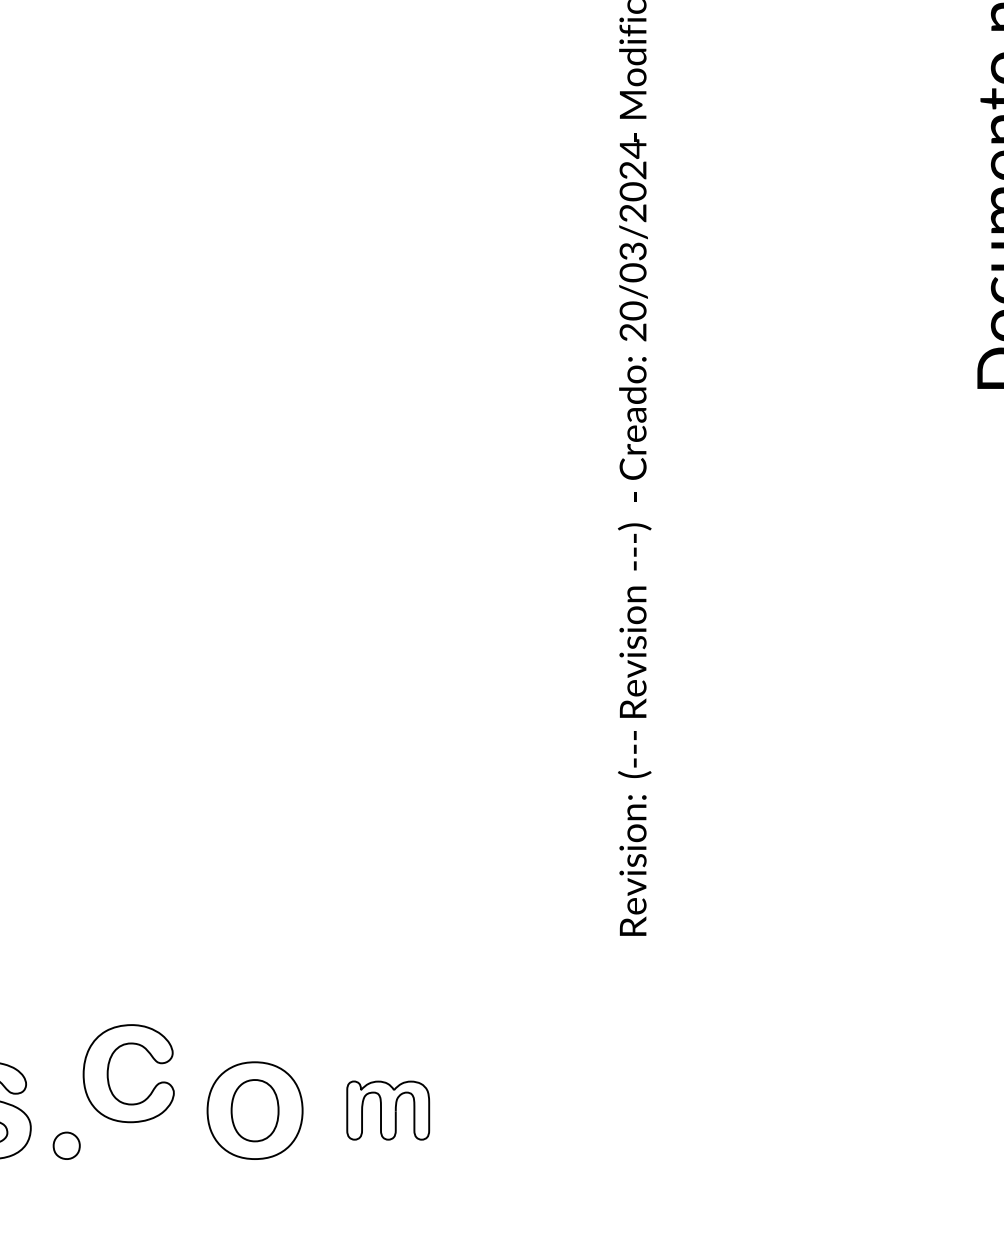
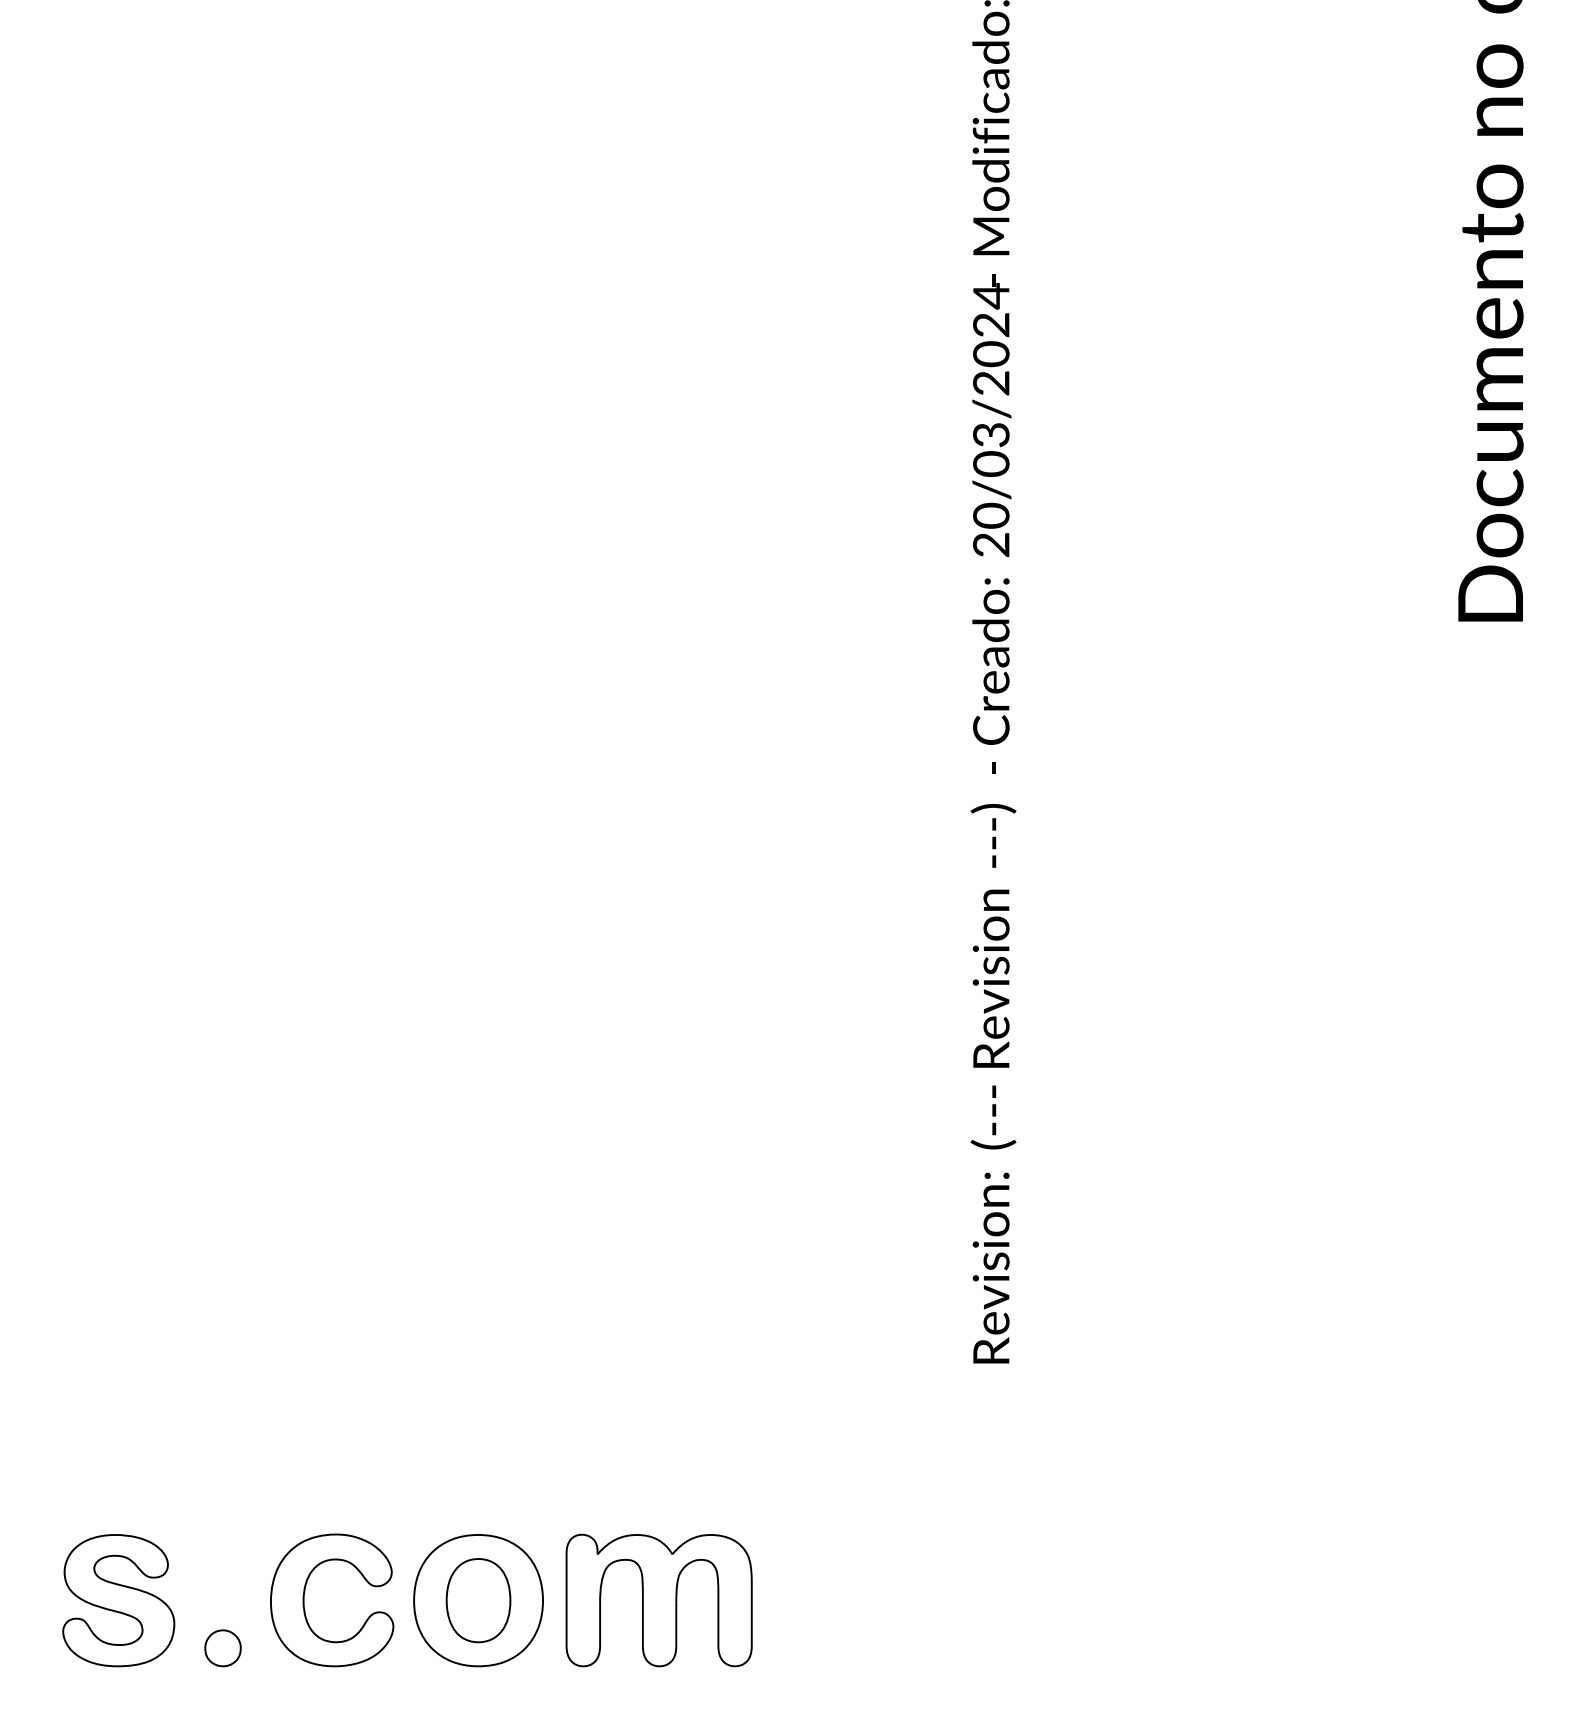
part: (108, 1073) -> (304, 1600), moved
part: (387, 1110) -> (658, 1600), size x1.67

